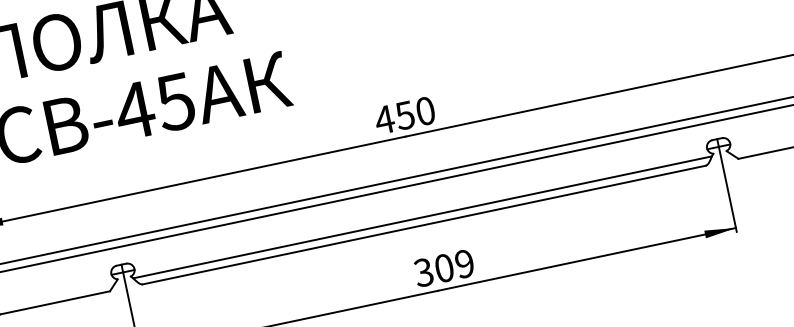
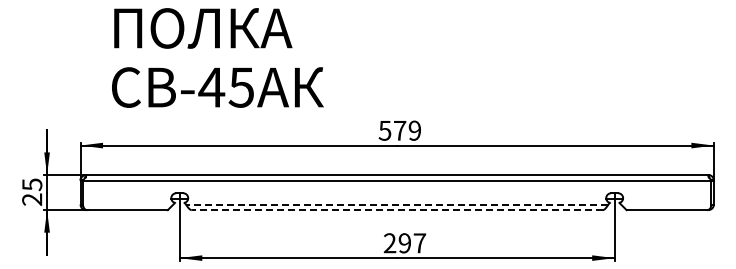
text: (404, 115) -> (399, 130), 450 -> 579
line: (421, 217) -> (396, 204), solid -> dashed
line: (423, 225) -> (396, 210), solid -> dashed
text: (443, 268) -> (404, 243), 309 -> 297

